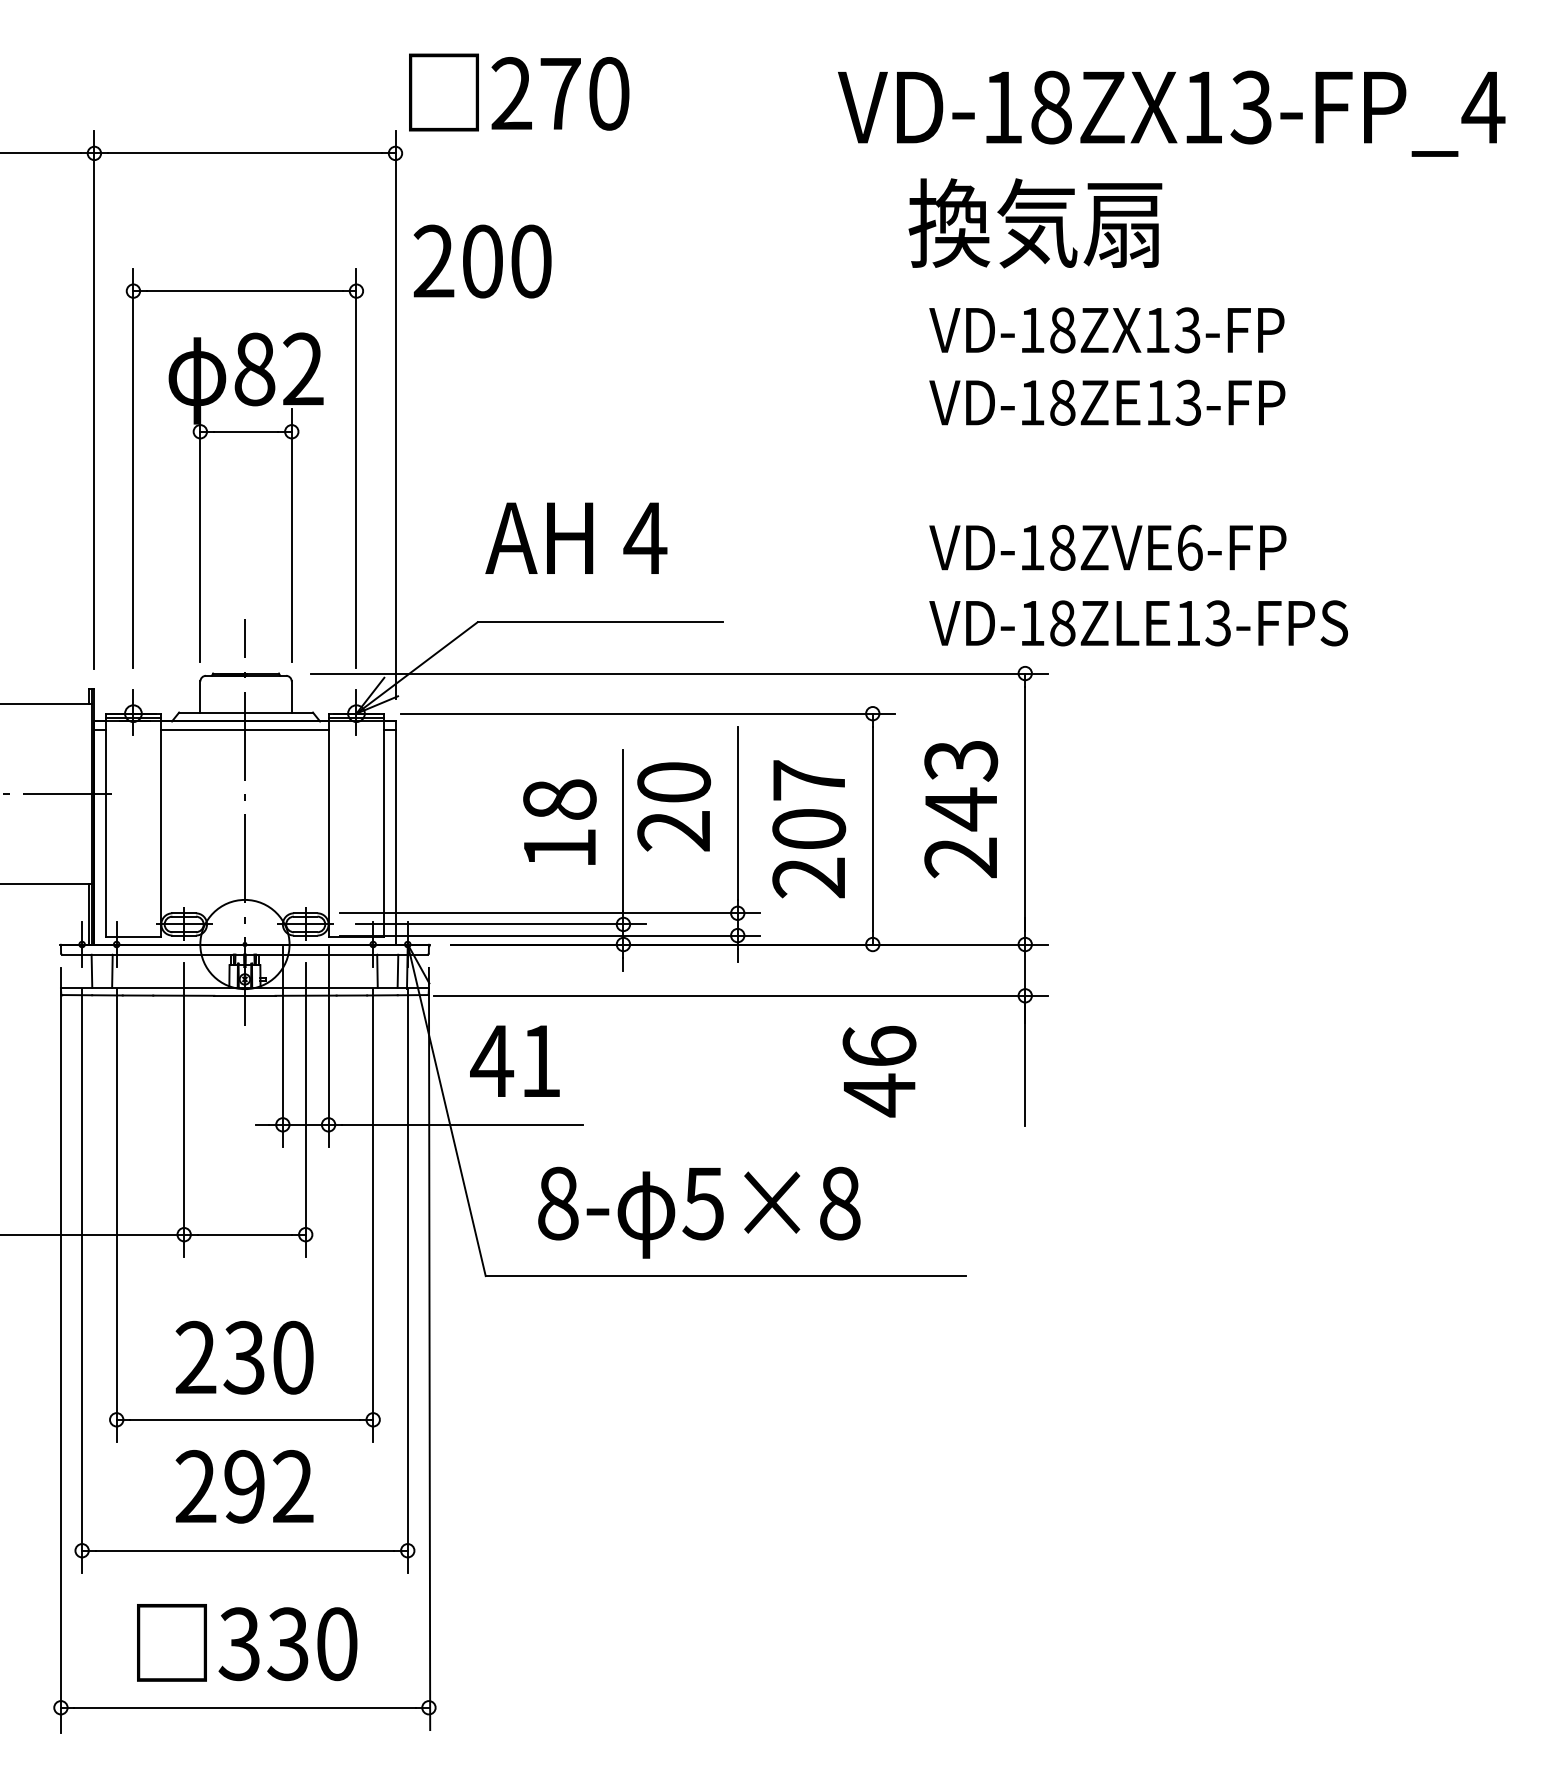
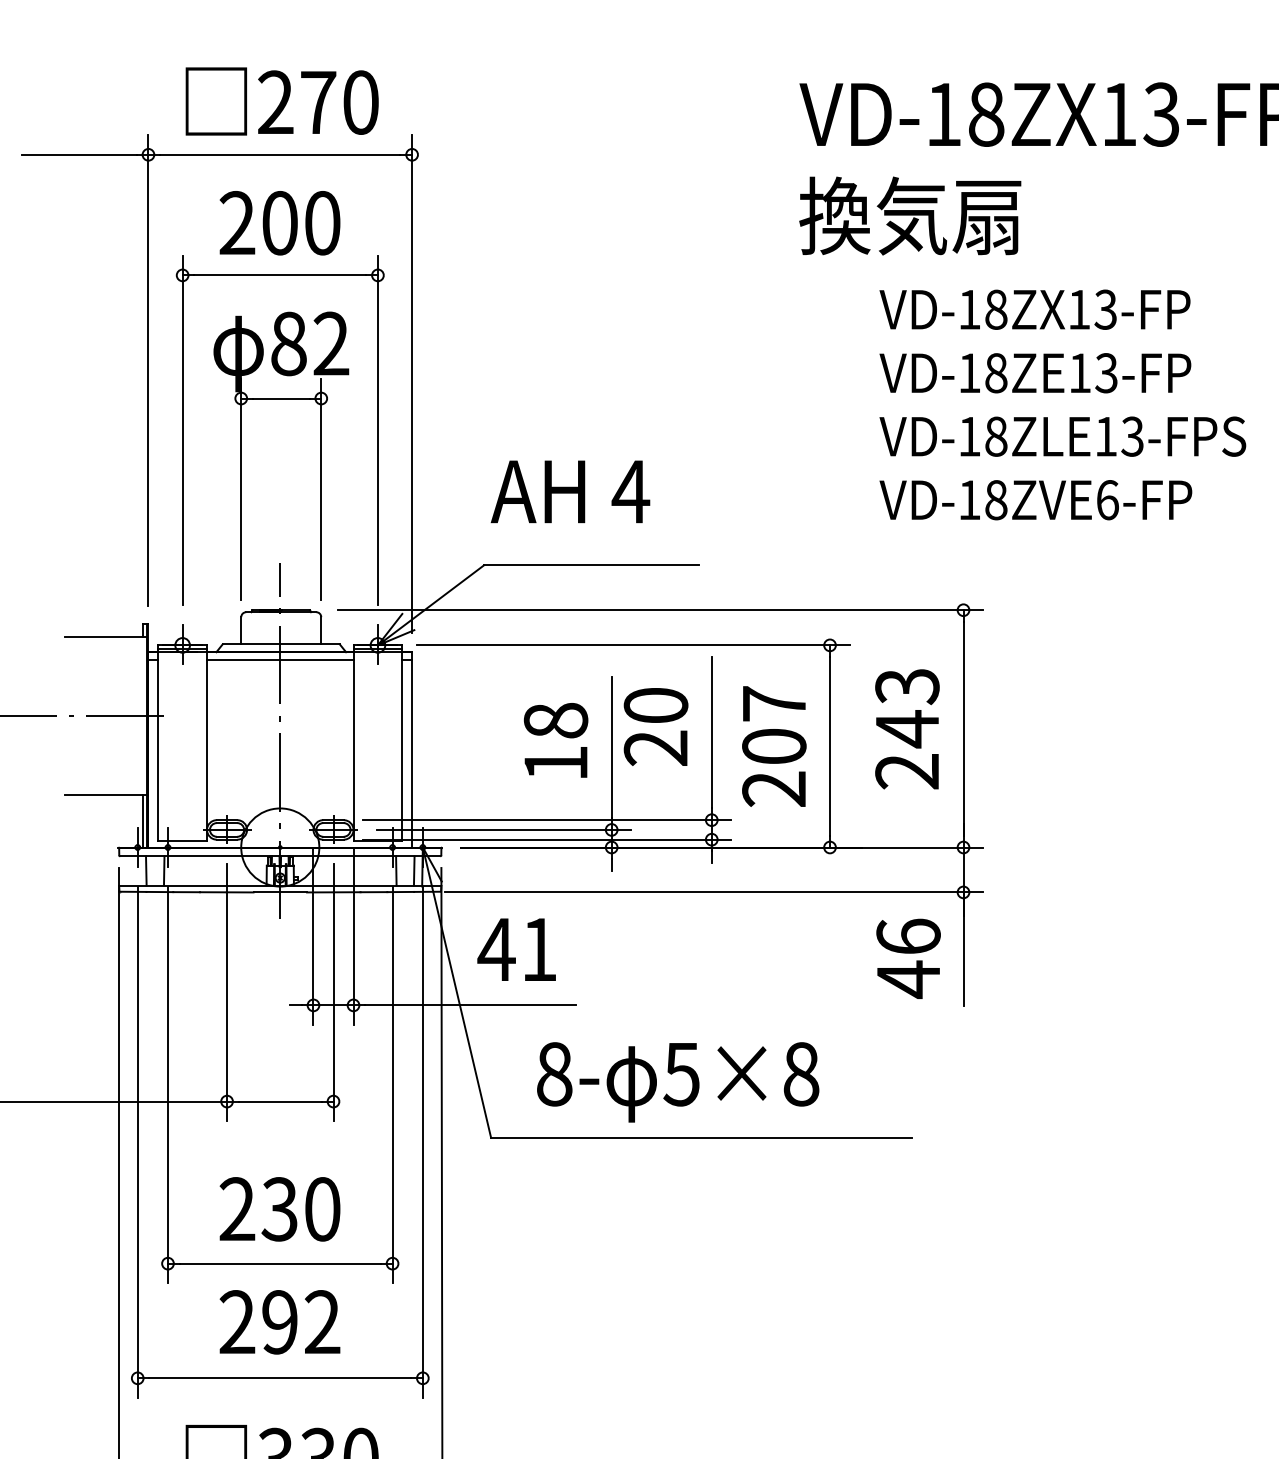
text: (519, 92) -> (282, 101), moved
text: (1035, 223) -> (910, 216), moved
text: (482, 261) -> (279, 223), moved
text: (1138, 623) -> (1062, 436), moved
text: (879, 1071) -> (908, 958), moved

